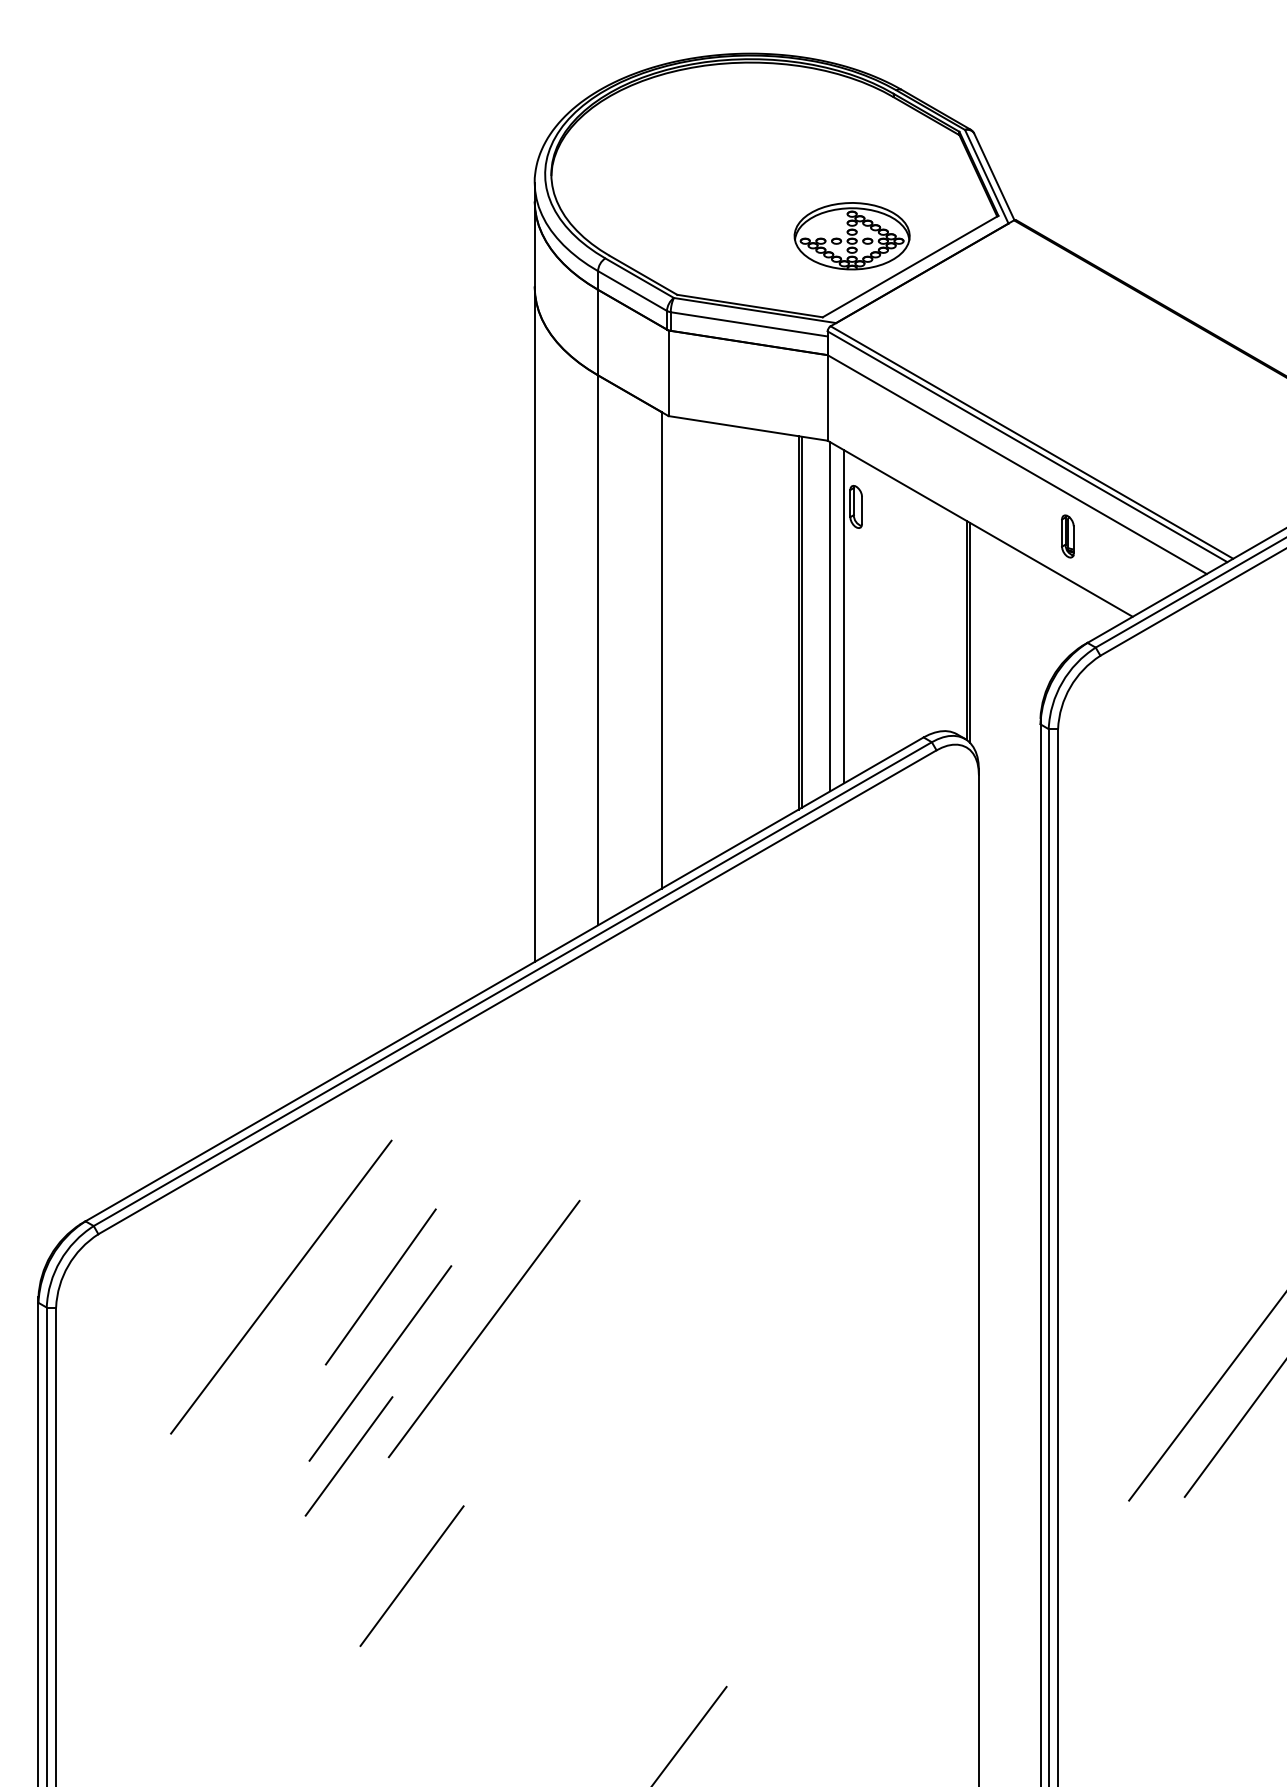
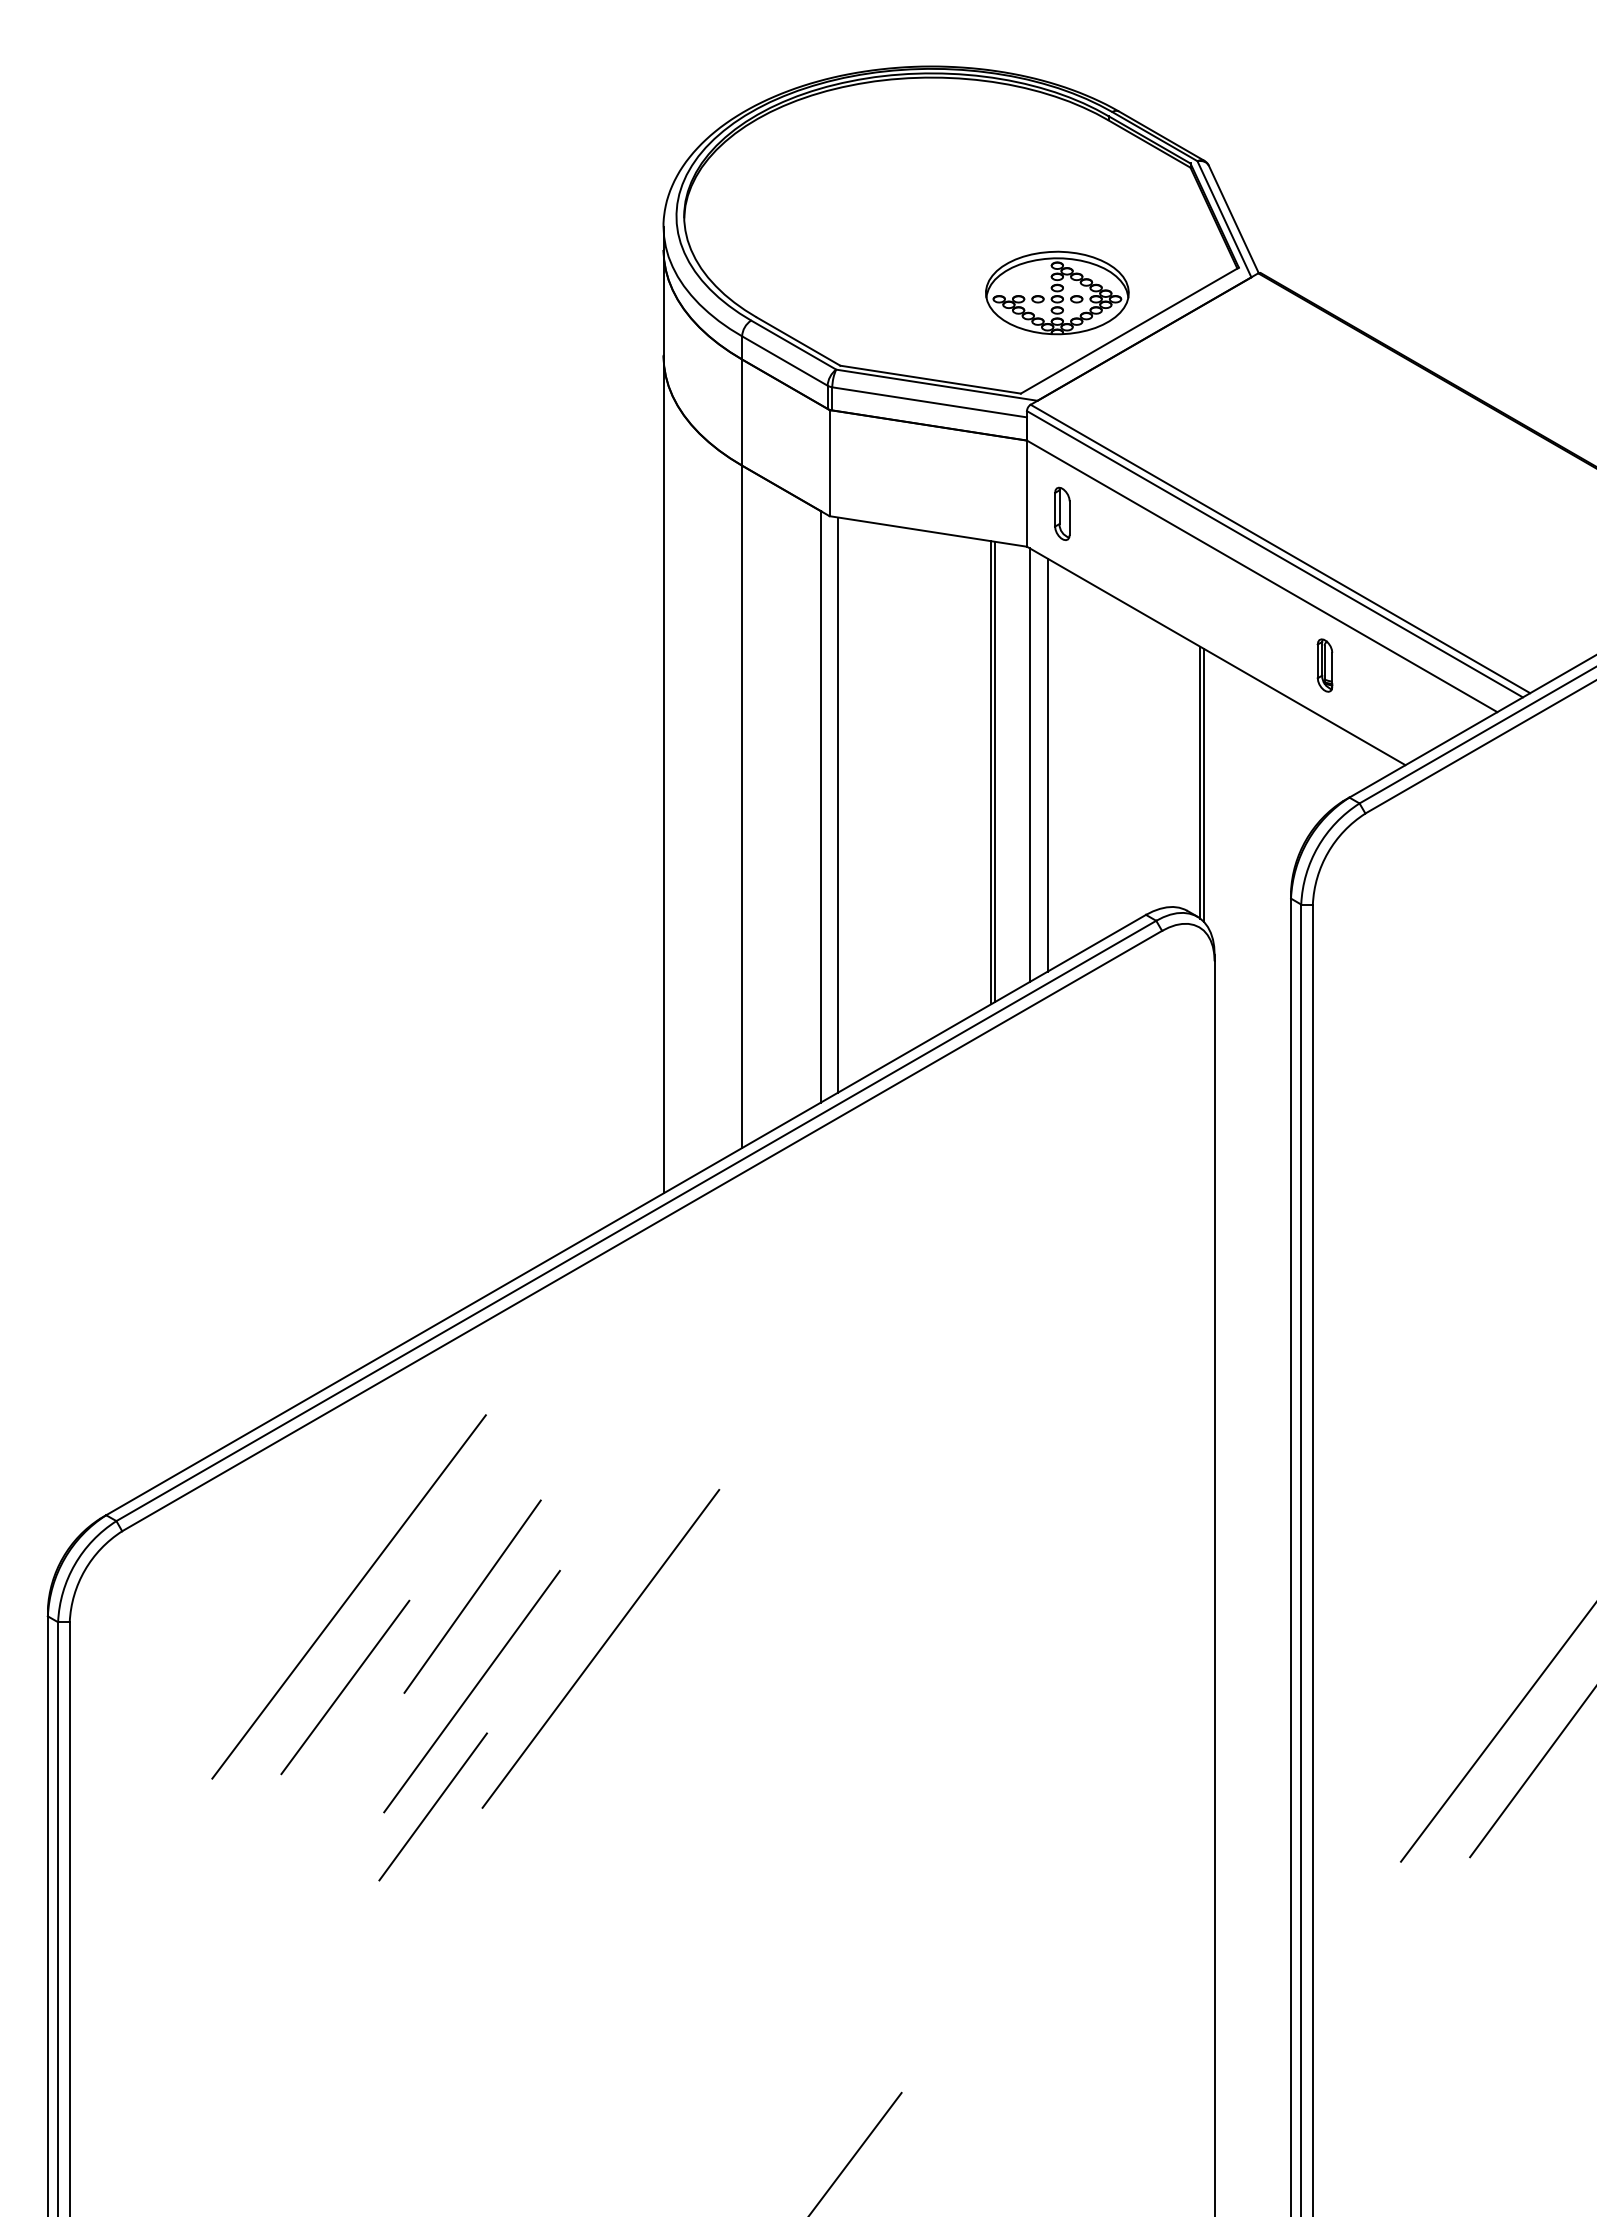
part: (856, 506) -> (1062, 513), moved
line: (675, 648) -> (838, 804), added
line: (412, 1576) -> (345, 1687), moved

